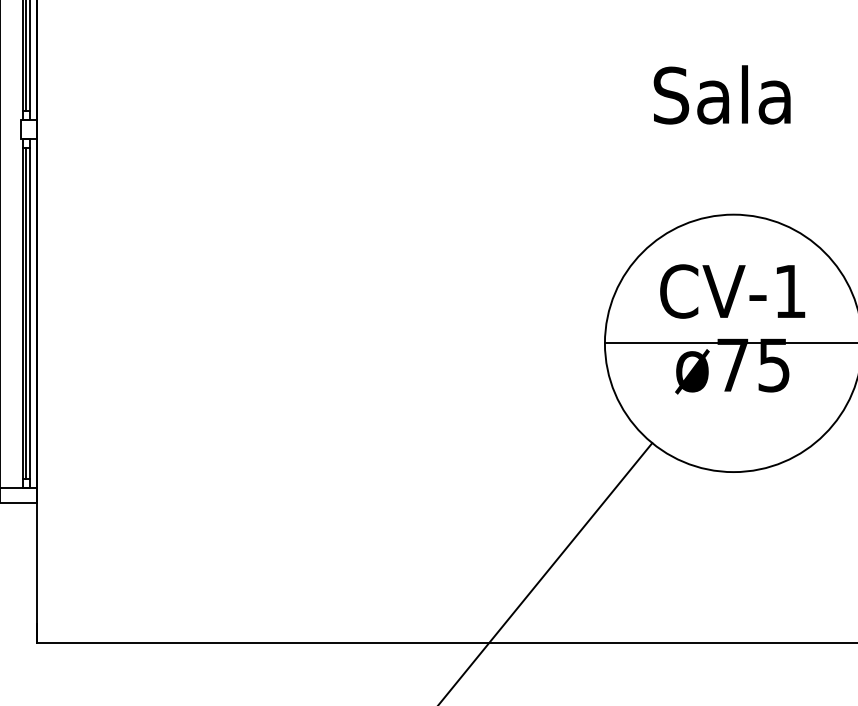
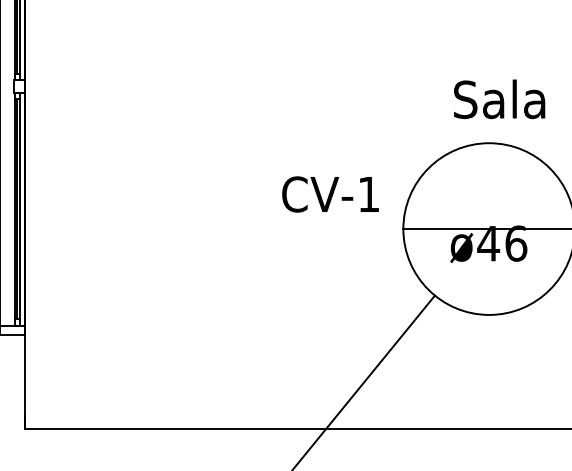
text: (722, 95) -> (499, 99), moved
text: (732, 291) -> (330, 194), moved
text: (753, 364) -> (502, 243), ø75 -> ø46

